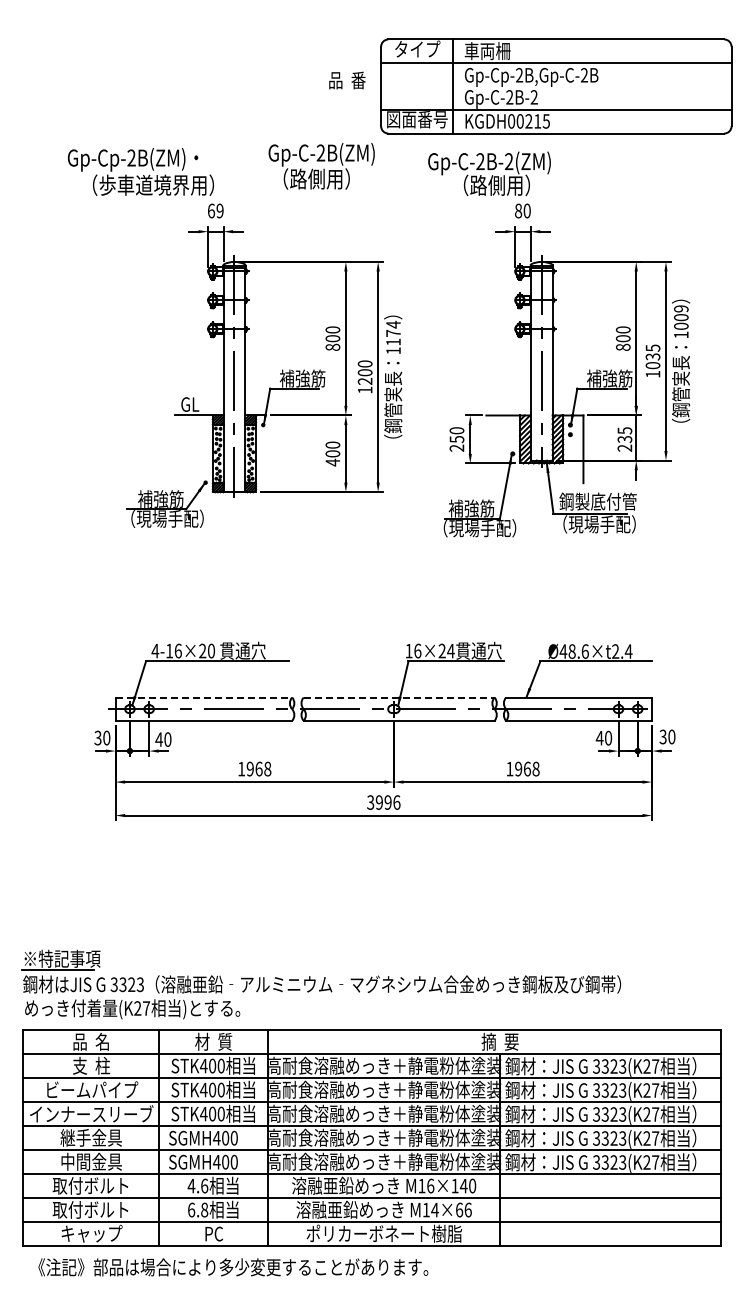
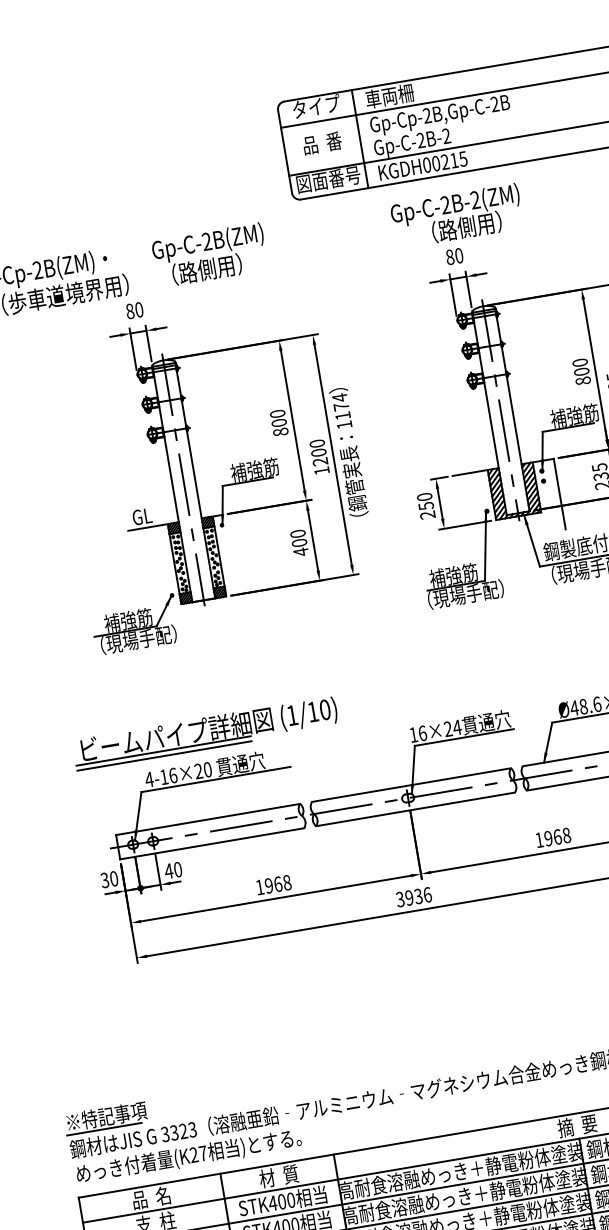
text: (347, 80) -> (322, 143), moved
text: (321, 166) -> (209, 255), moved
text: (489, 173) -> (457, 215), moved
text: (215, 210) -> (134, 310), 69 -> 80
part: (215, 616) -> (205, 733), added
line: (204, 697) -> (208, 819), dashed -> solid
line: (399, 697) -> (411, 785), dashed -> solid
text: (387, 802) -> (417, 896), 3996 -> 3936

